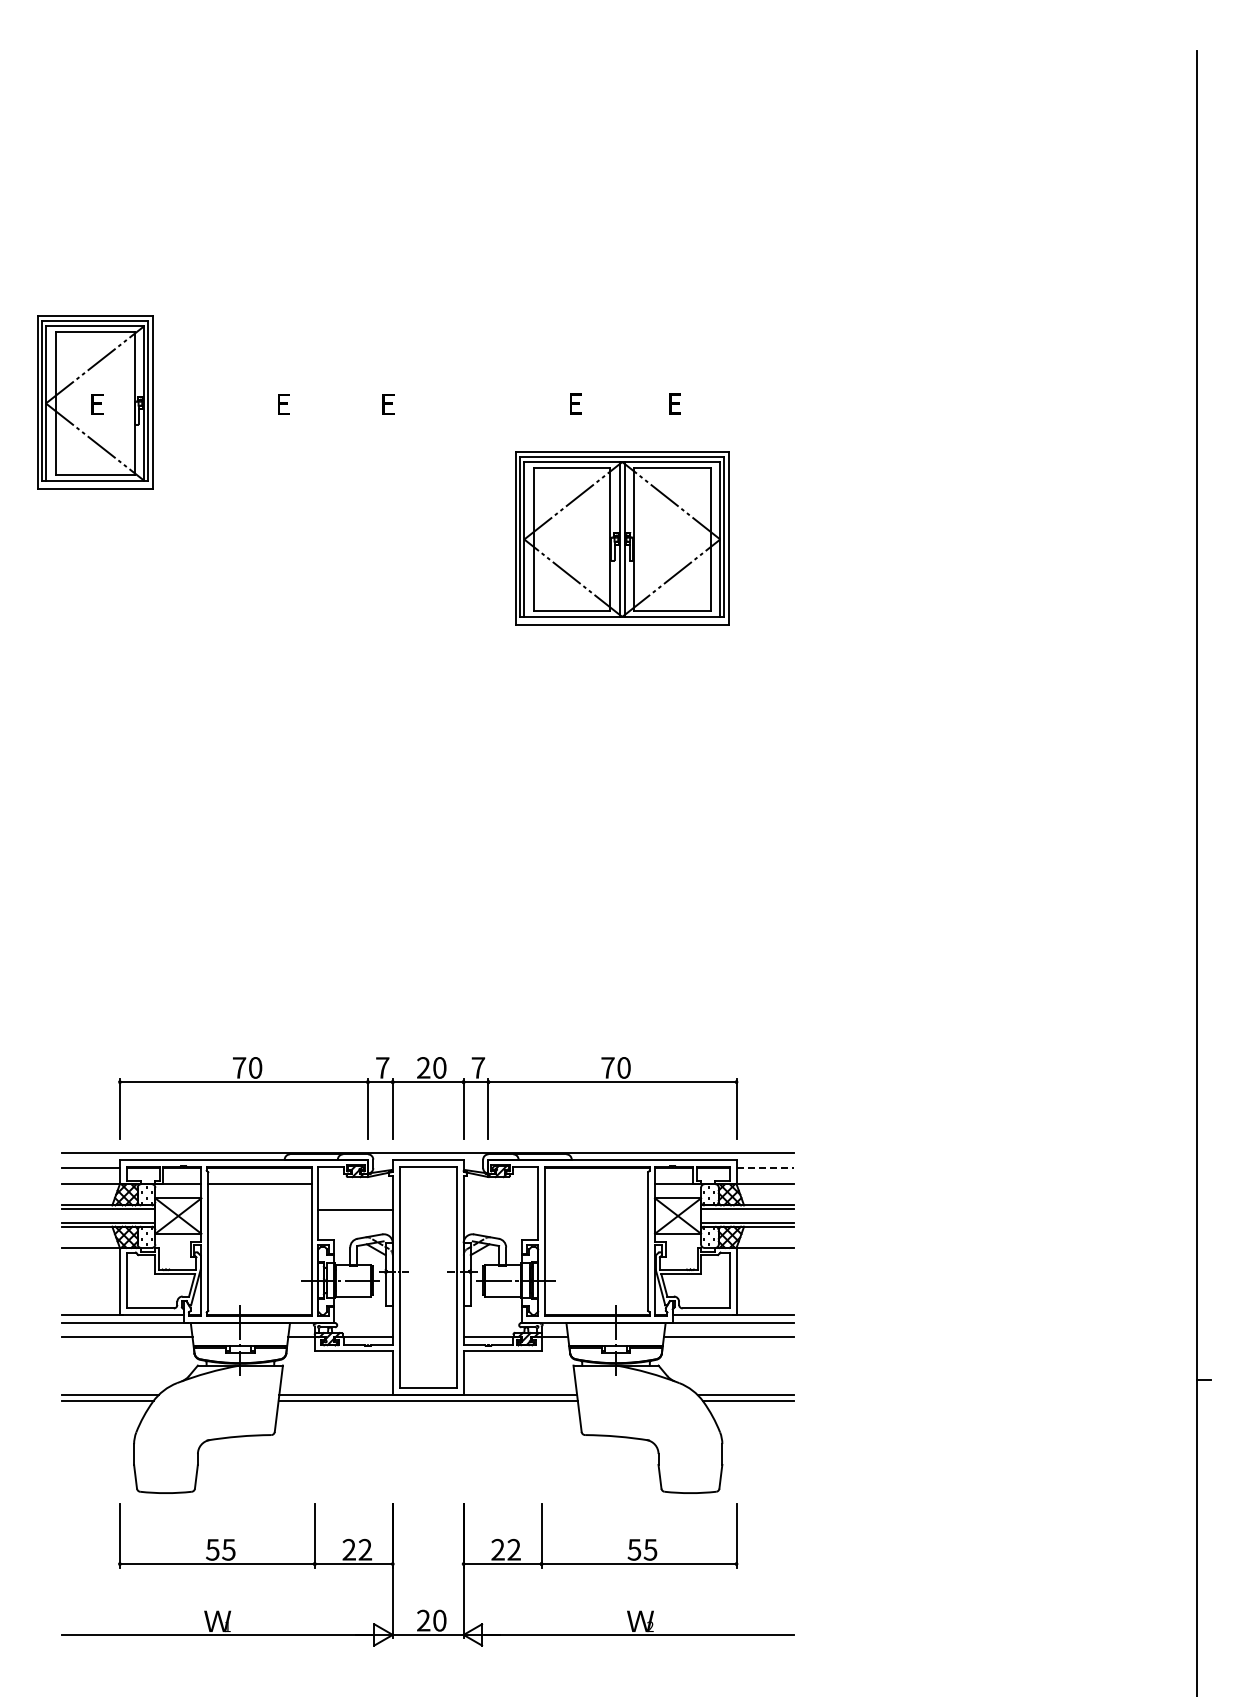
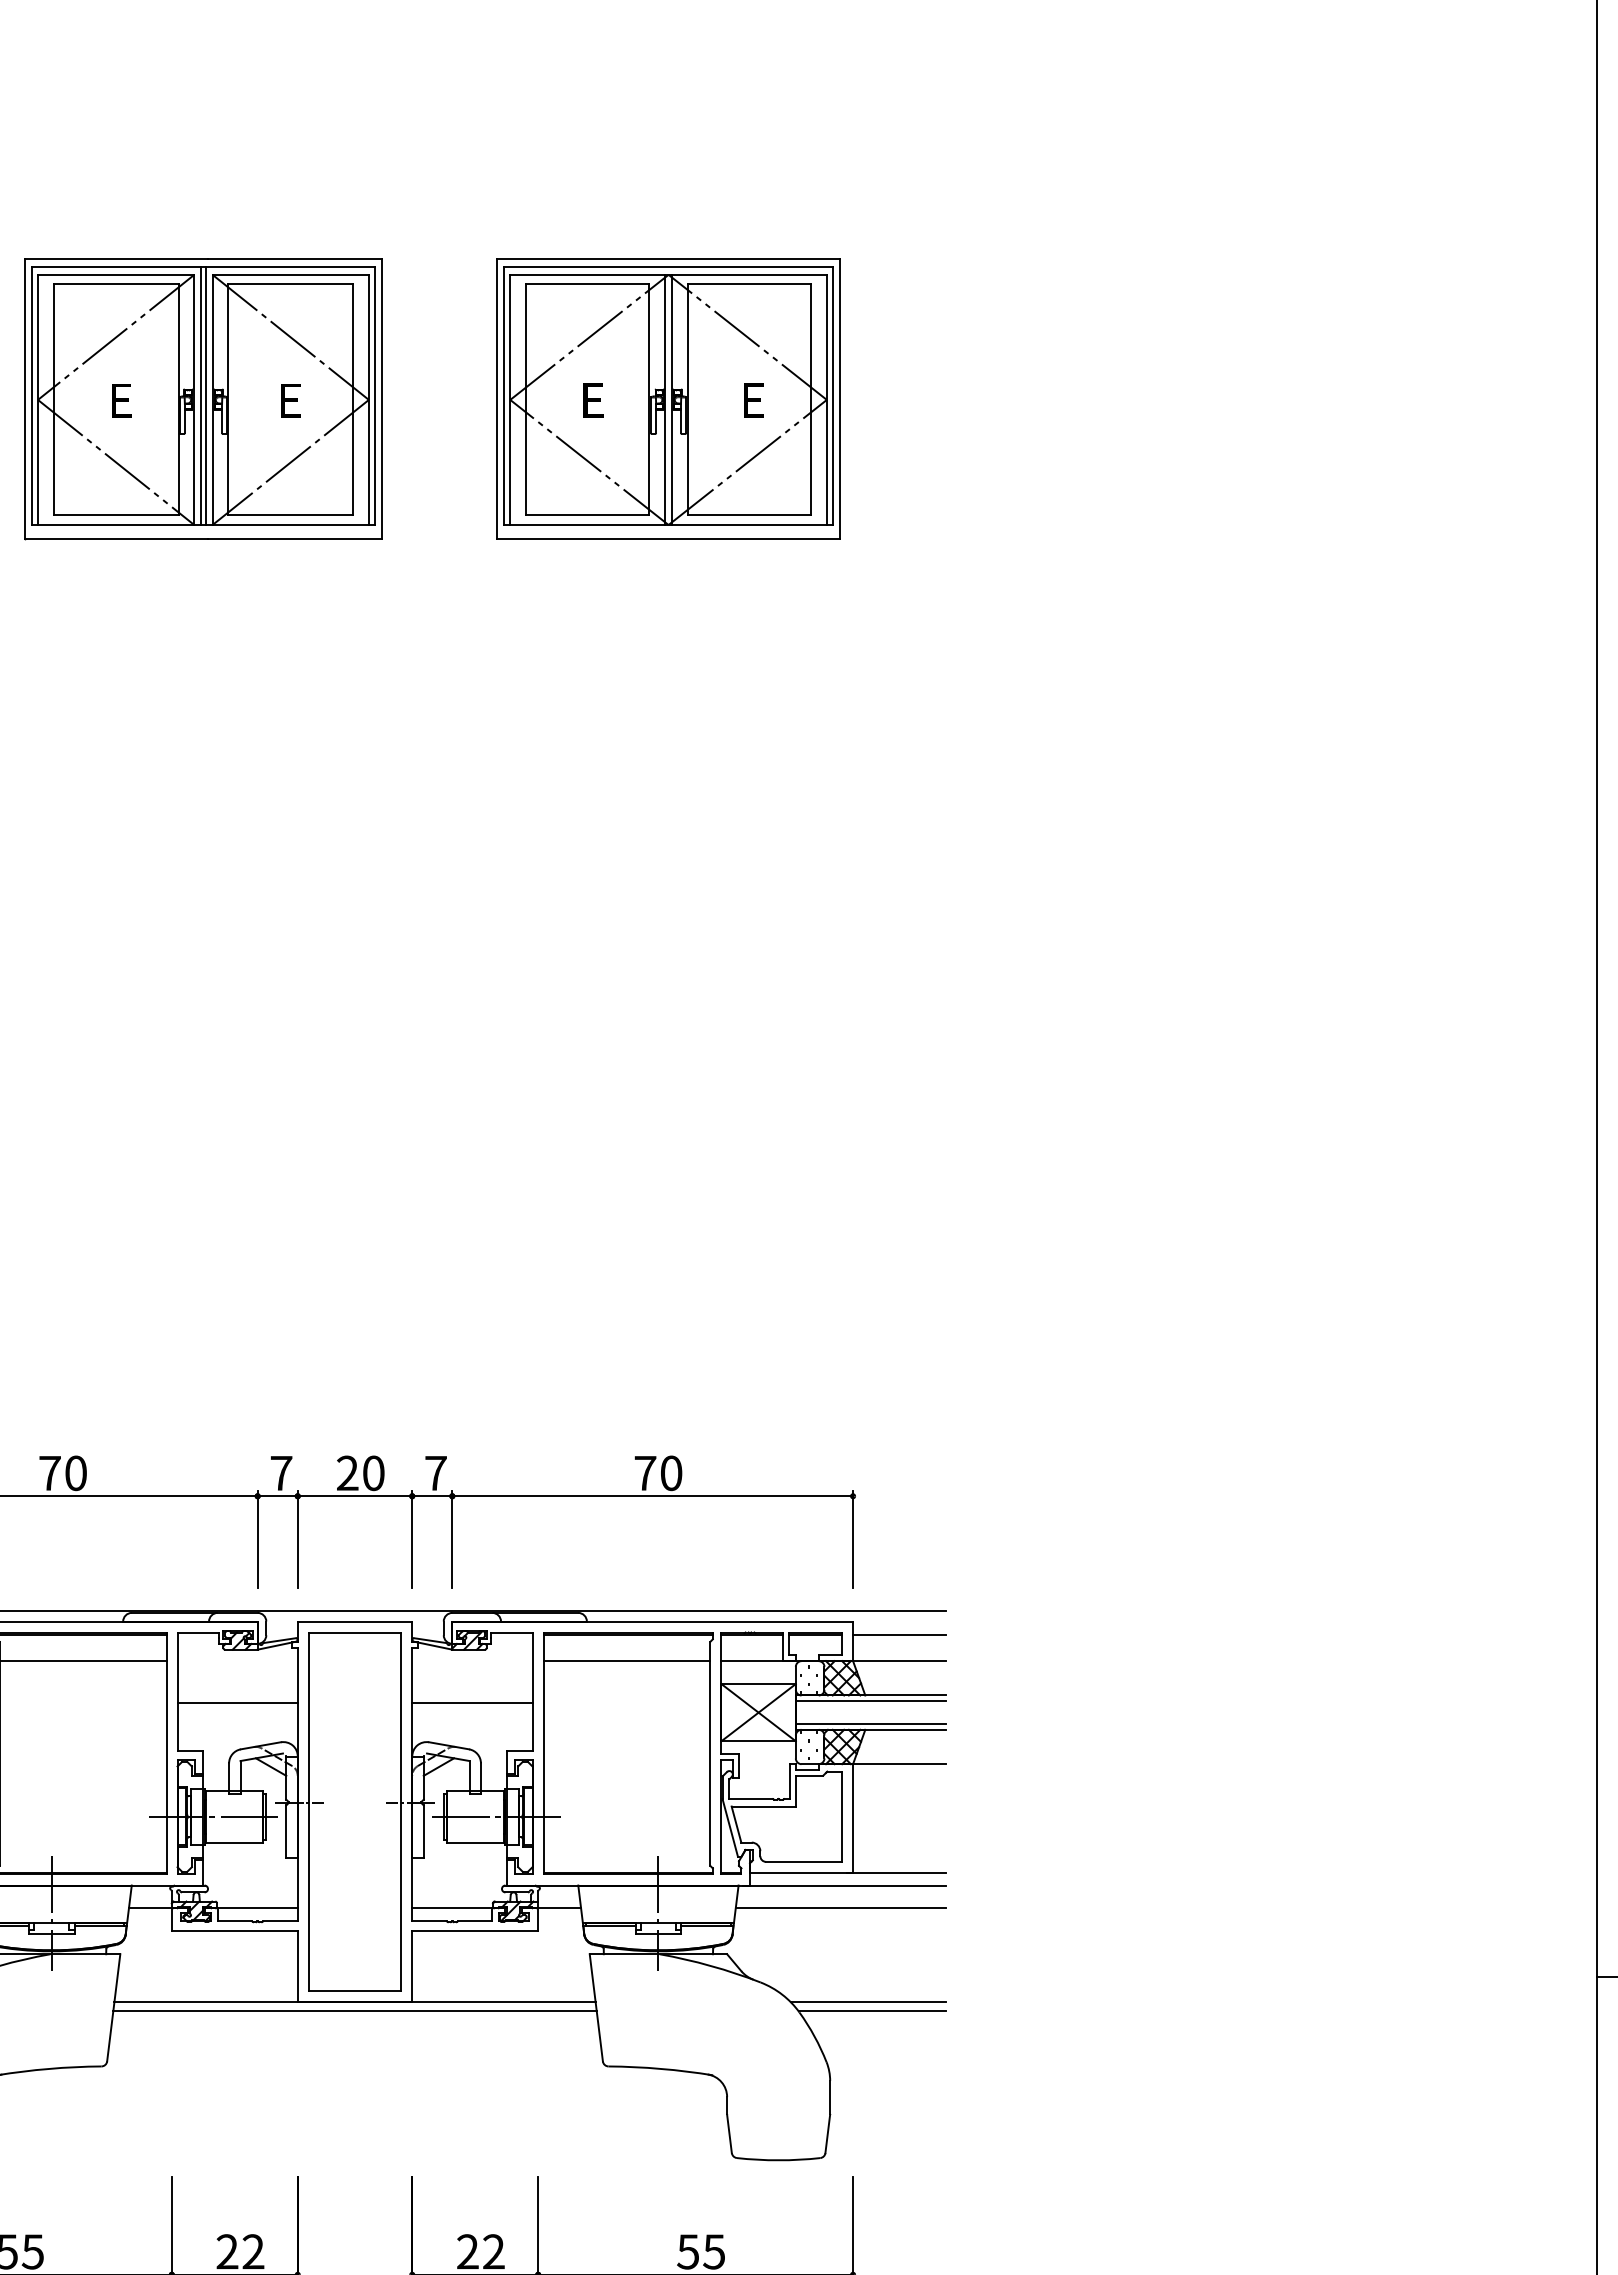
part: (334, 402) -> (203, 398), added
part: (622, 538) -> (668, 398), moved
line: (765, 1167) -> (899, 1634), dashed -> solid
line: (596, 1184) -> (626, 1661), added
line: (500, 1210) -> (471, 1703), added

